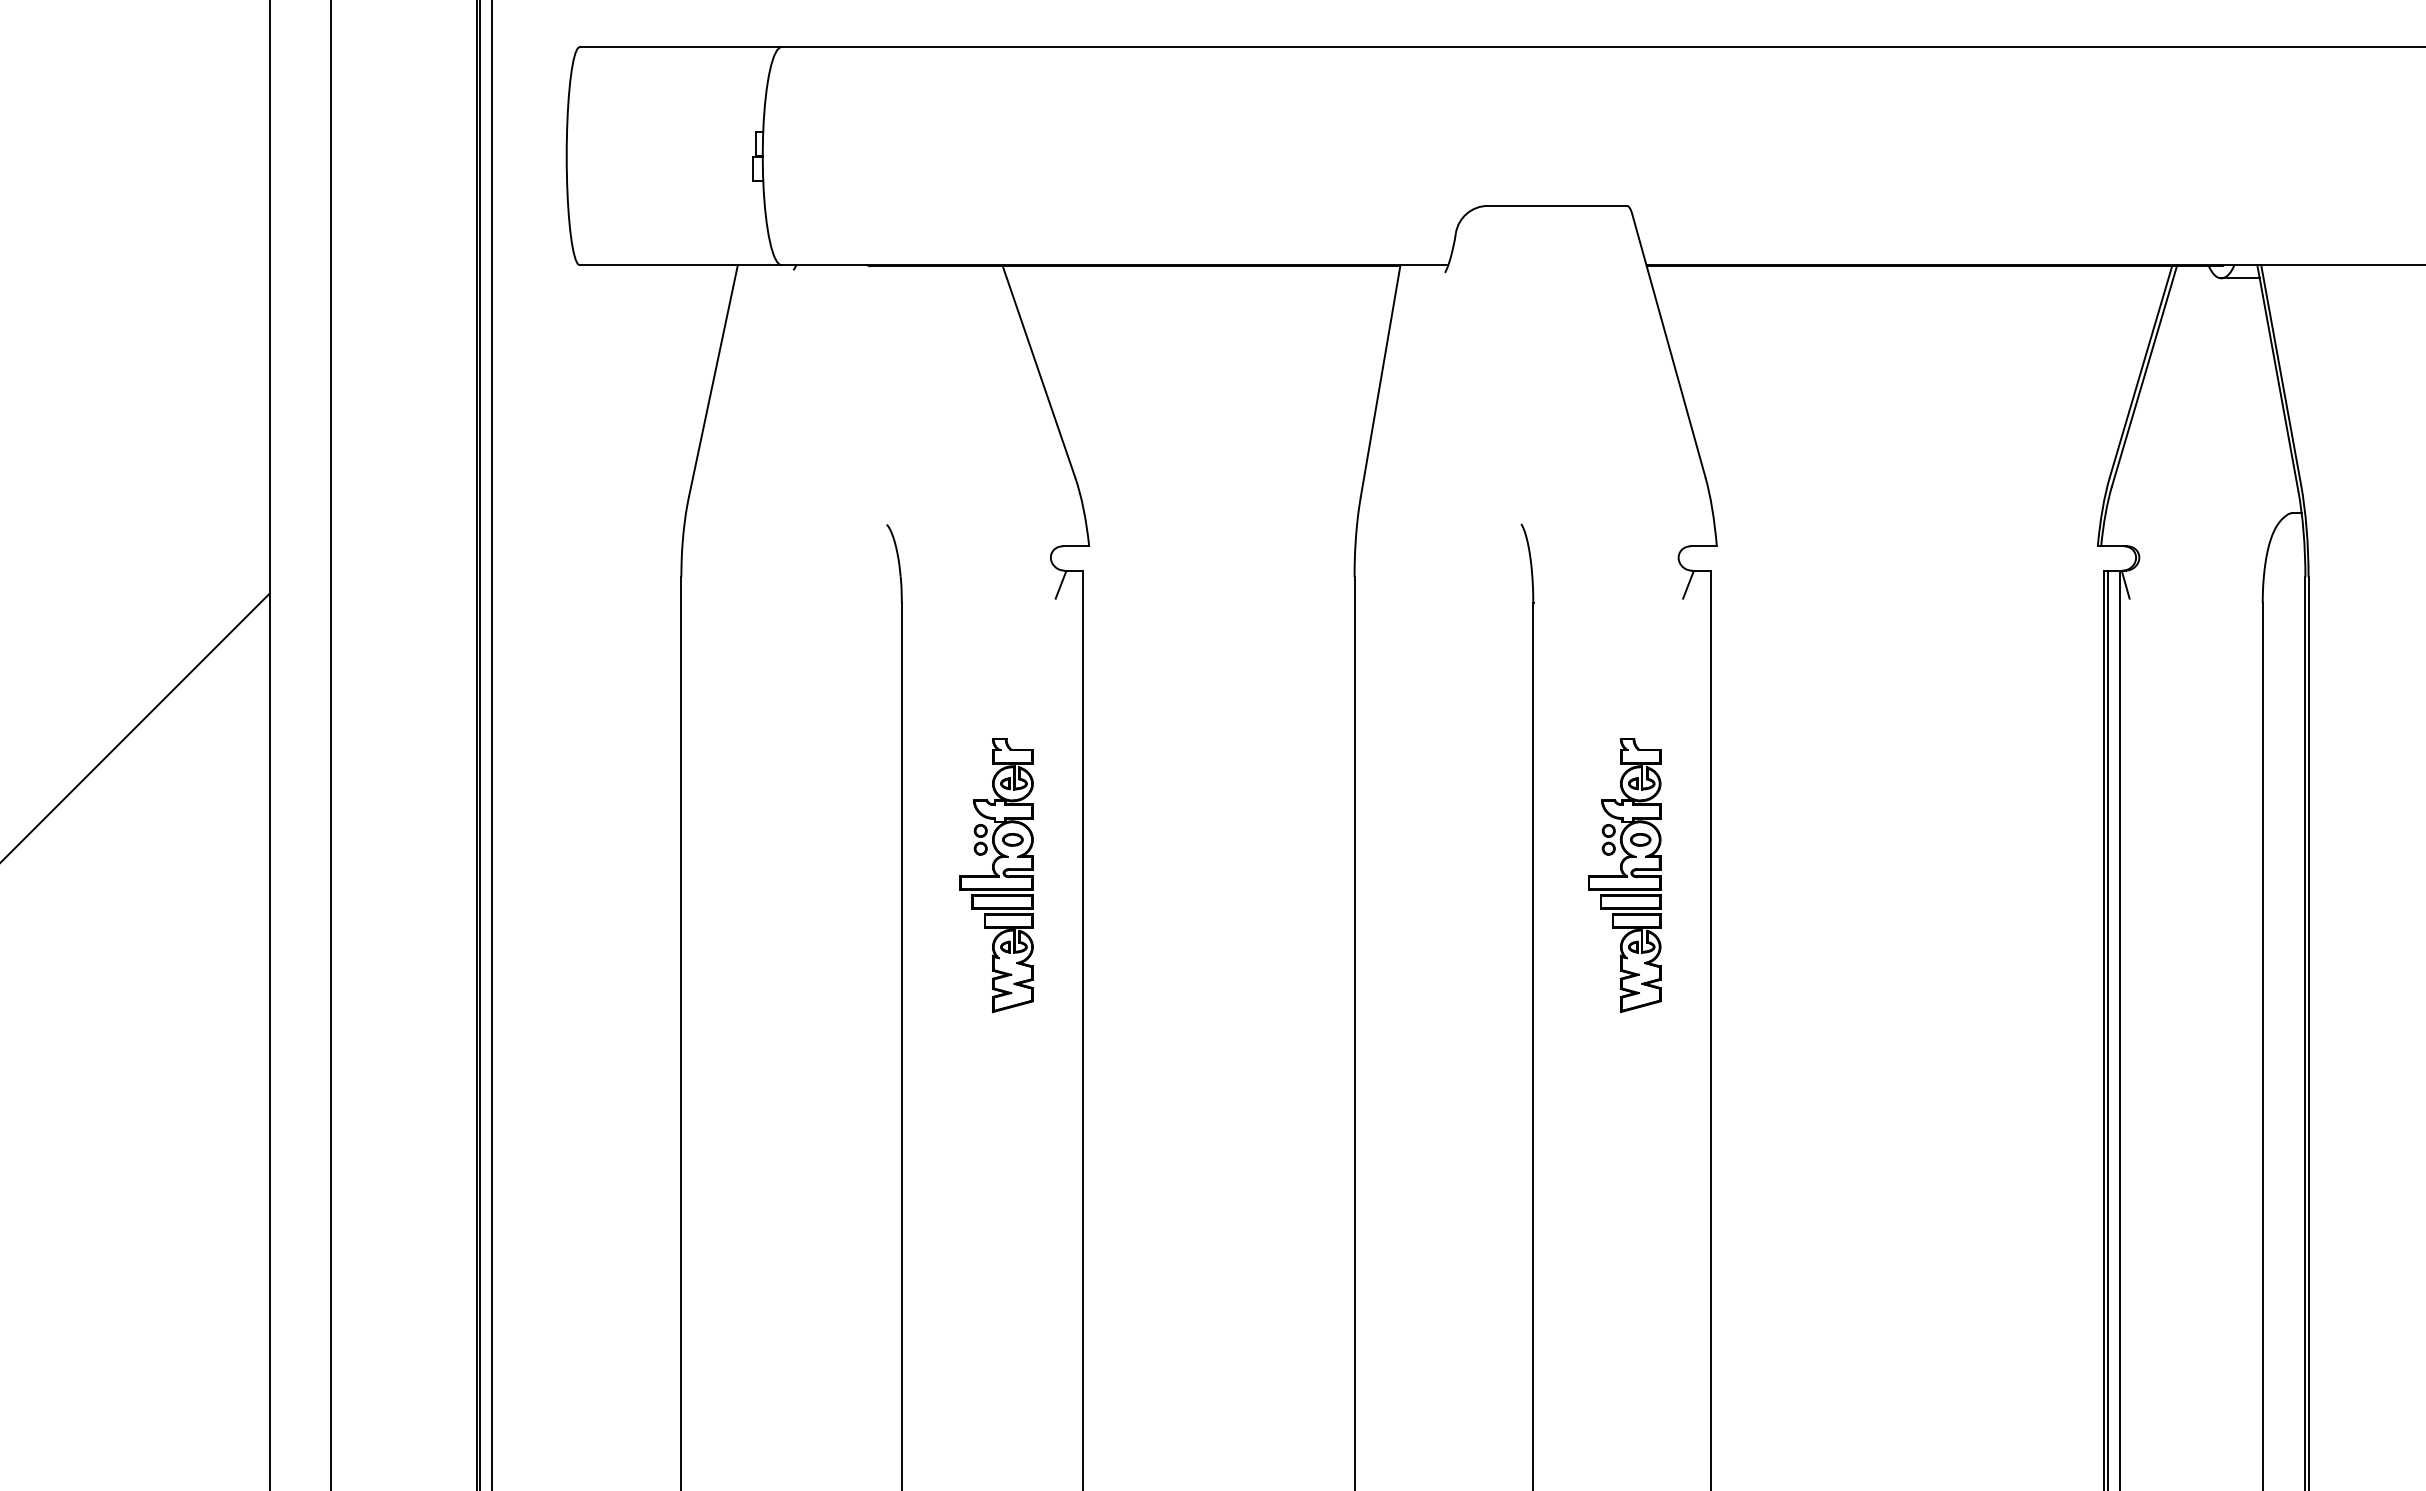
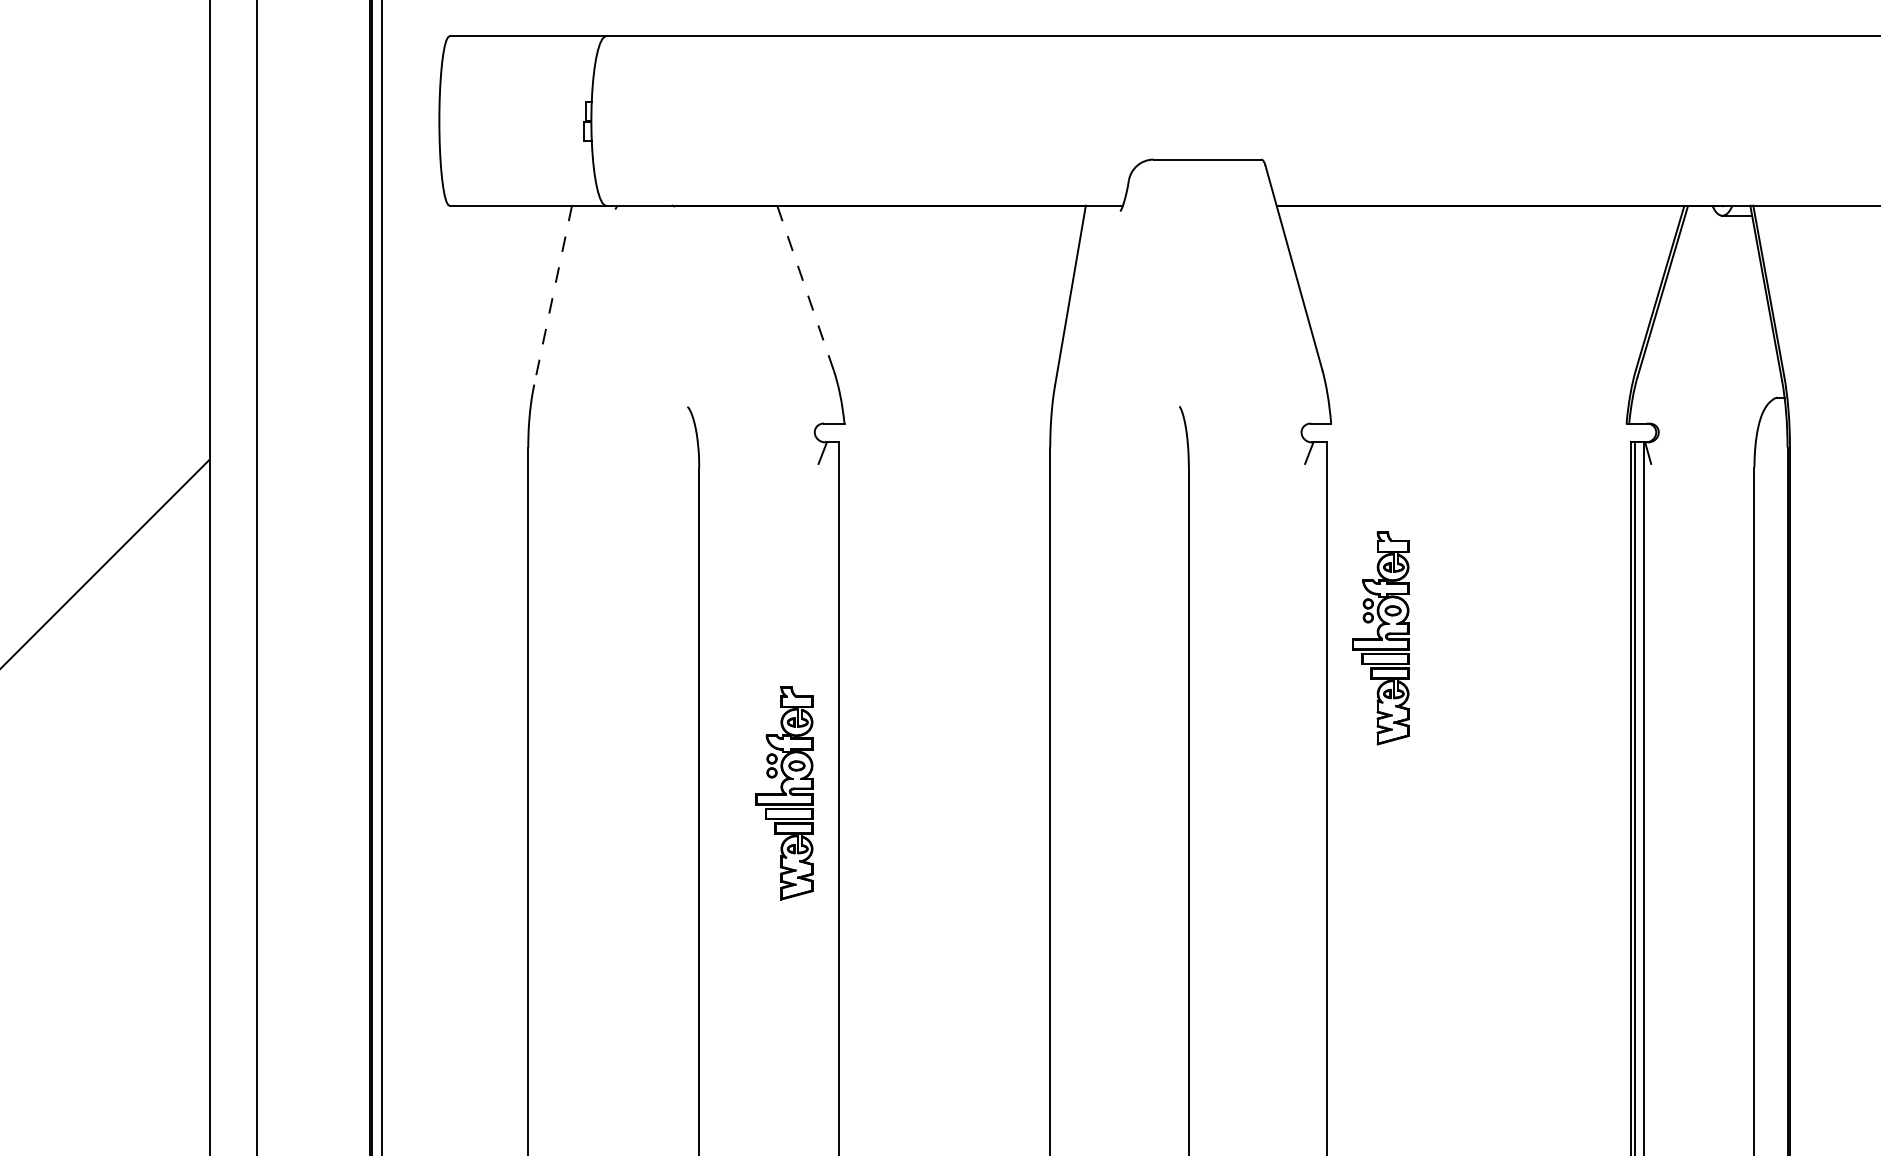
line: (1039, 371) -> (805, 288), solid -> dashed
line: (713, 380) -> (553, 294), solid -> dashed
part: (996, 875) -> (784, 793), moved
part: (1624, 875) -> (1380, 638), moved

